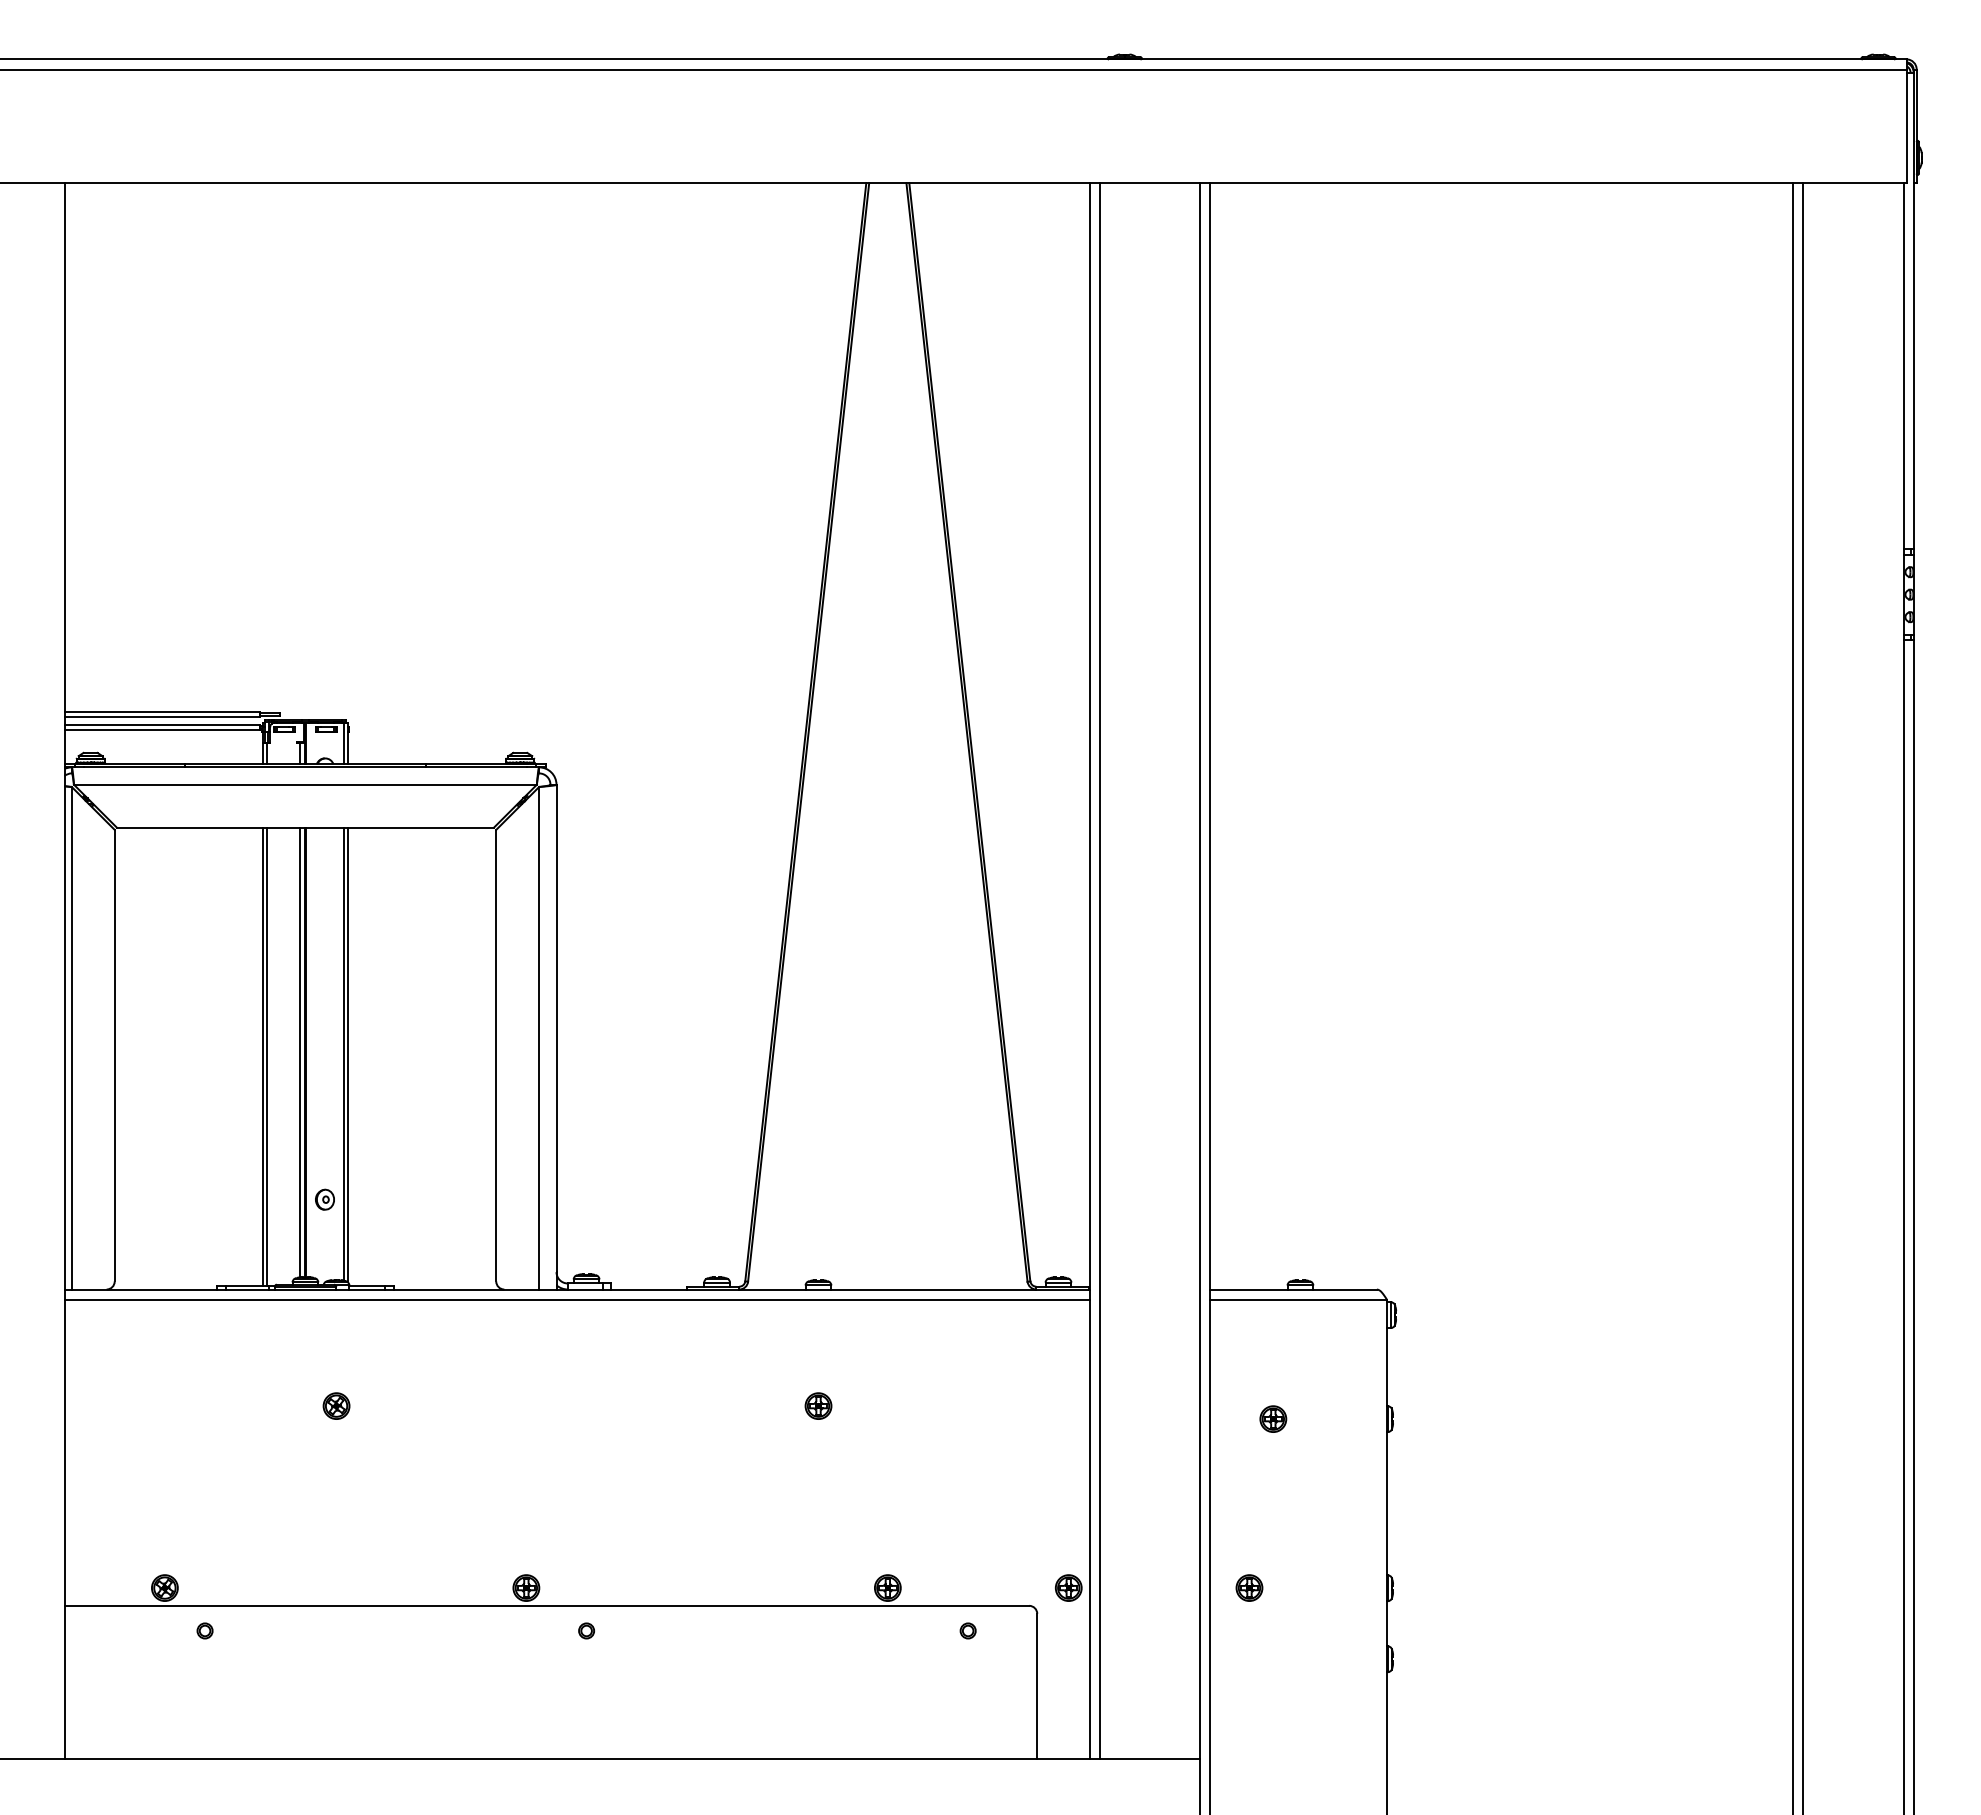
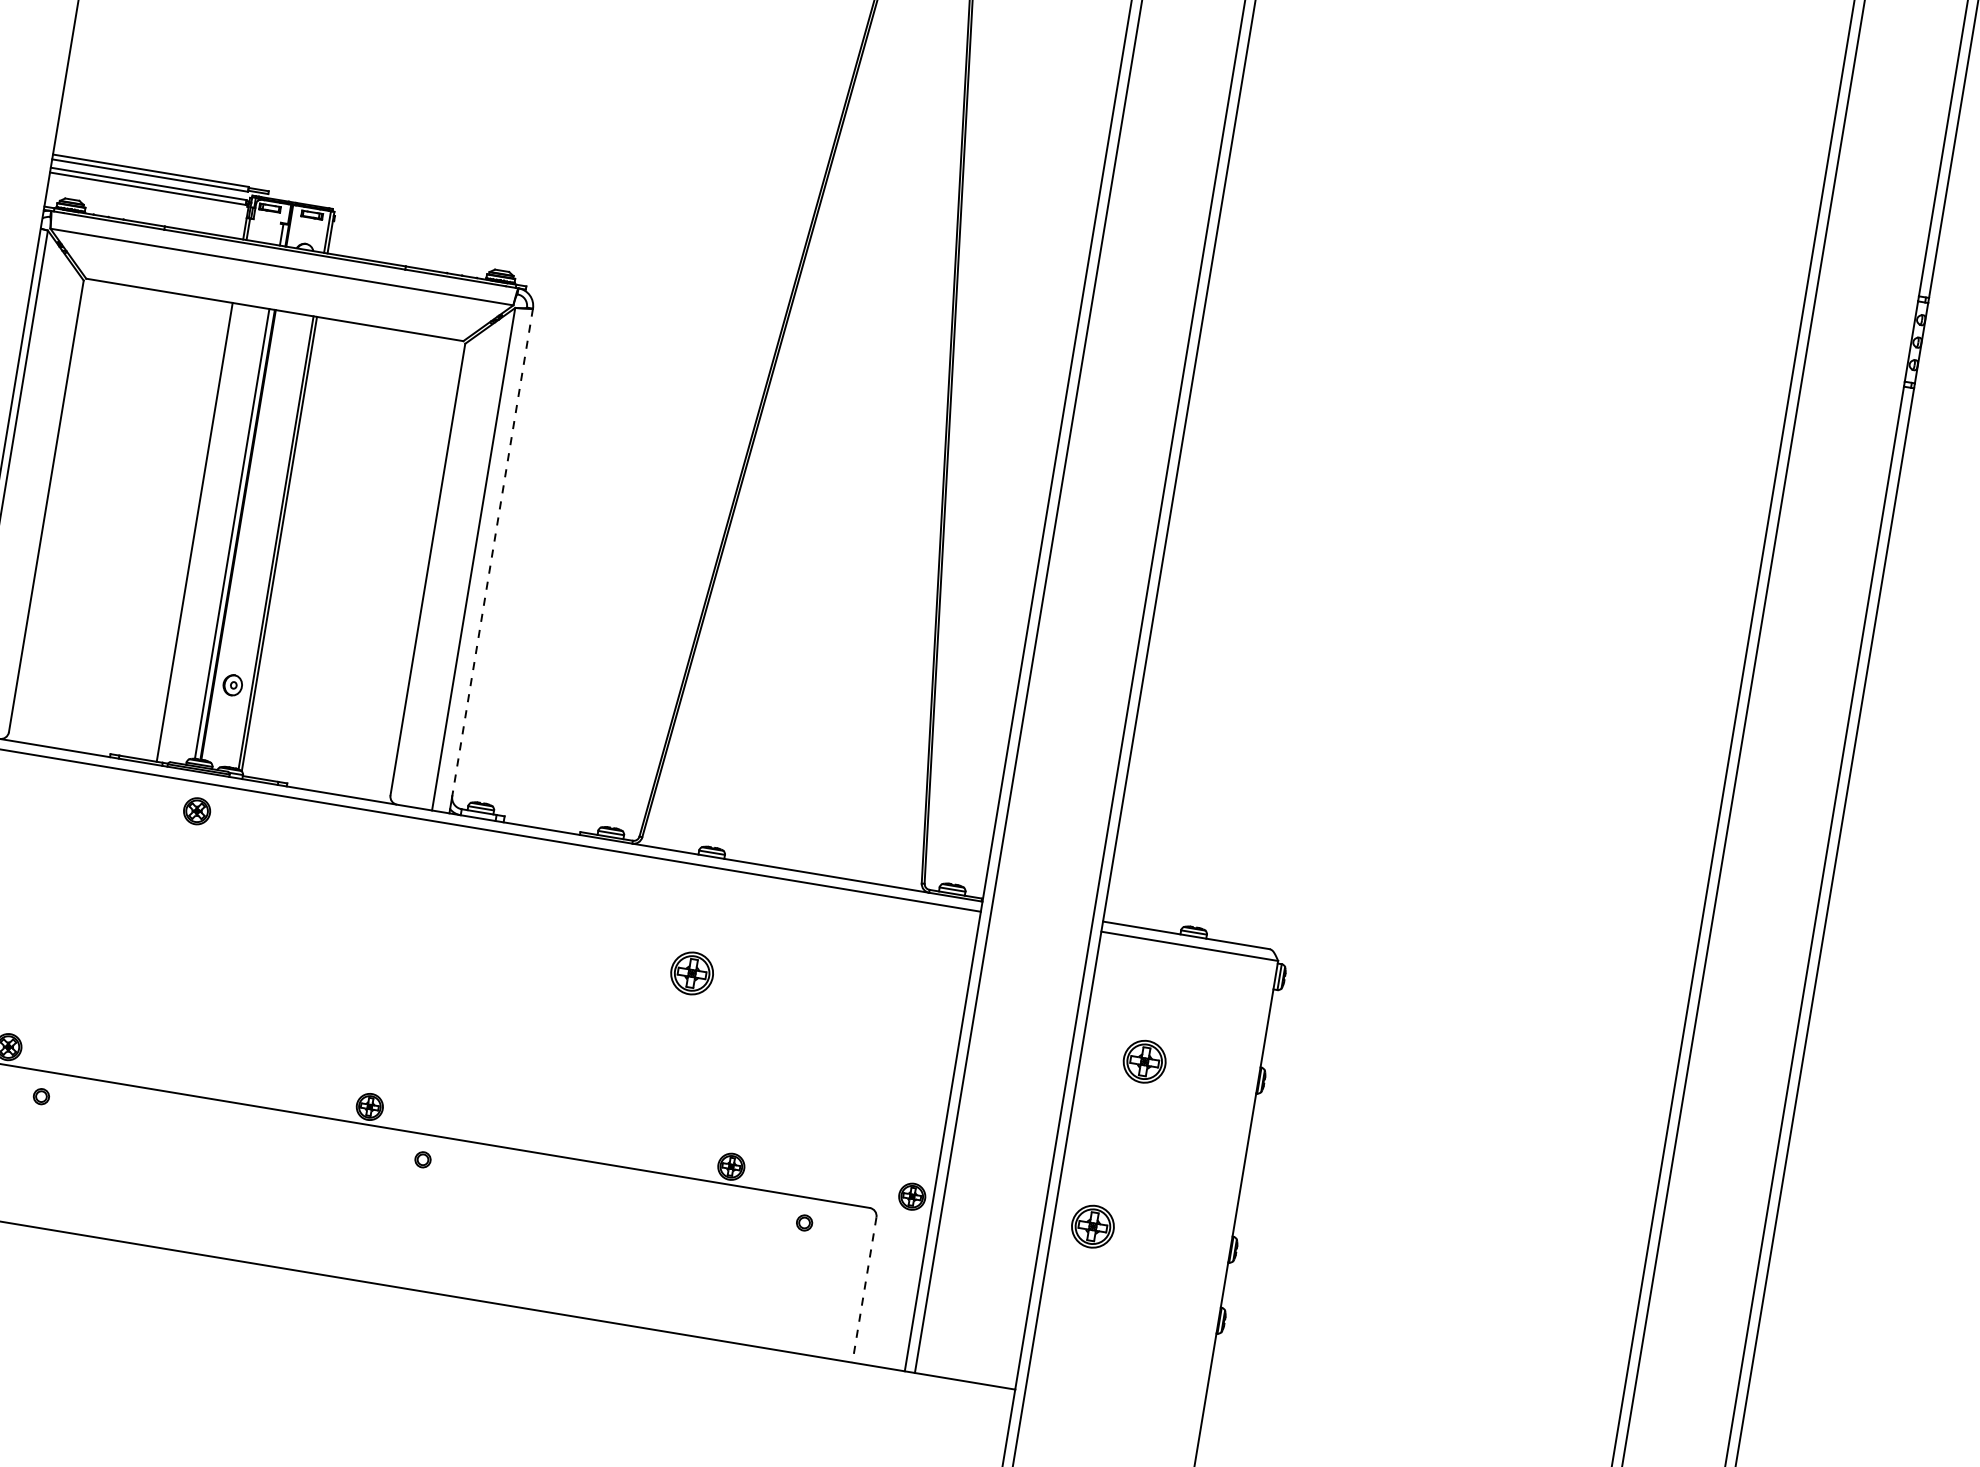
line: (556, 1028) -> (492, 552), solid -> dashed
line: (266, 1056) -> (198, 532), removed
part: (336, 1405) -> (197, 810), moved
part: (818, 1405) -> (692, 972), size x1.6
part: (1273, 1418) -> (1145, 1061), size x1.6
part: (1249, 1587) -> (1093, 1226), size x1.6
line: (1037, 1686) -> (864, 1289), solid -> dashed

